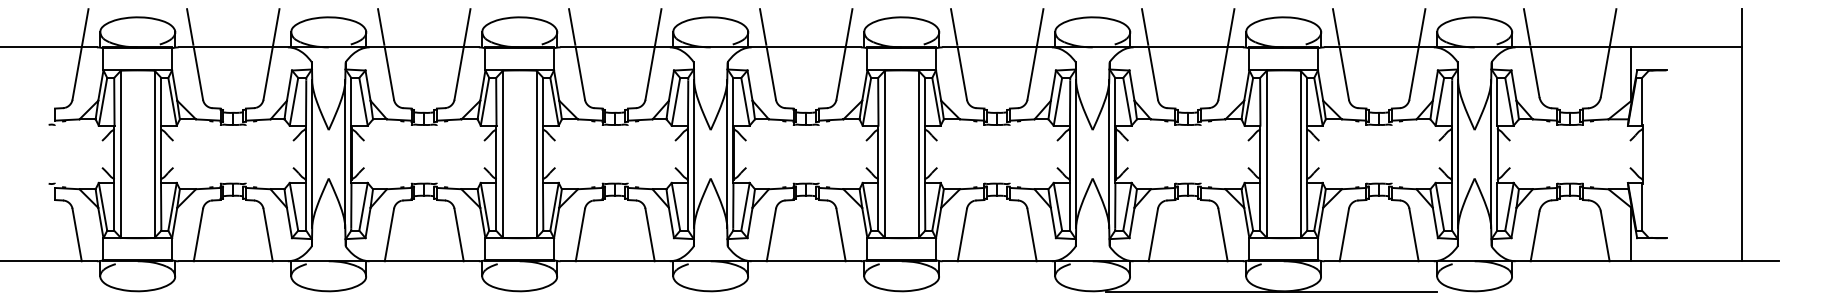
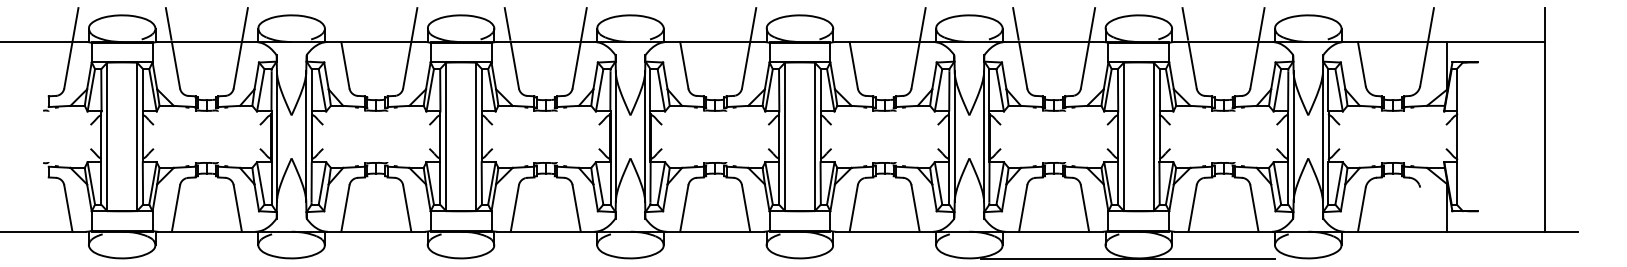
line: (381, 26) -> (338, 23), removed
line: (763, 26) -> (677, 23), removed
line: (954, 26) -> (846, 23), removed
line: (1526, 26) -> (1354, 23), removed
line: (1604, 236) -> (1423, 209), removed

